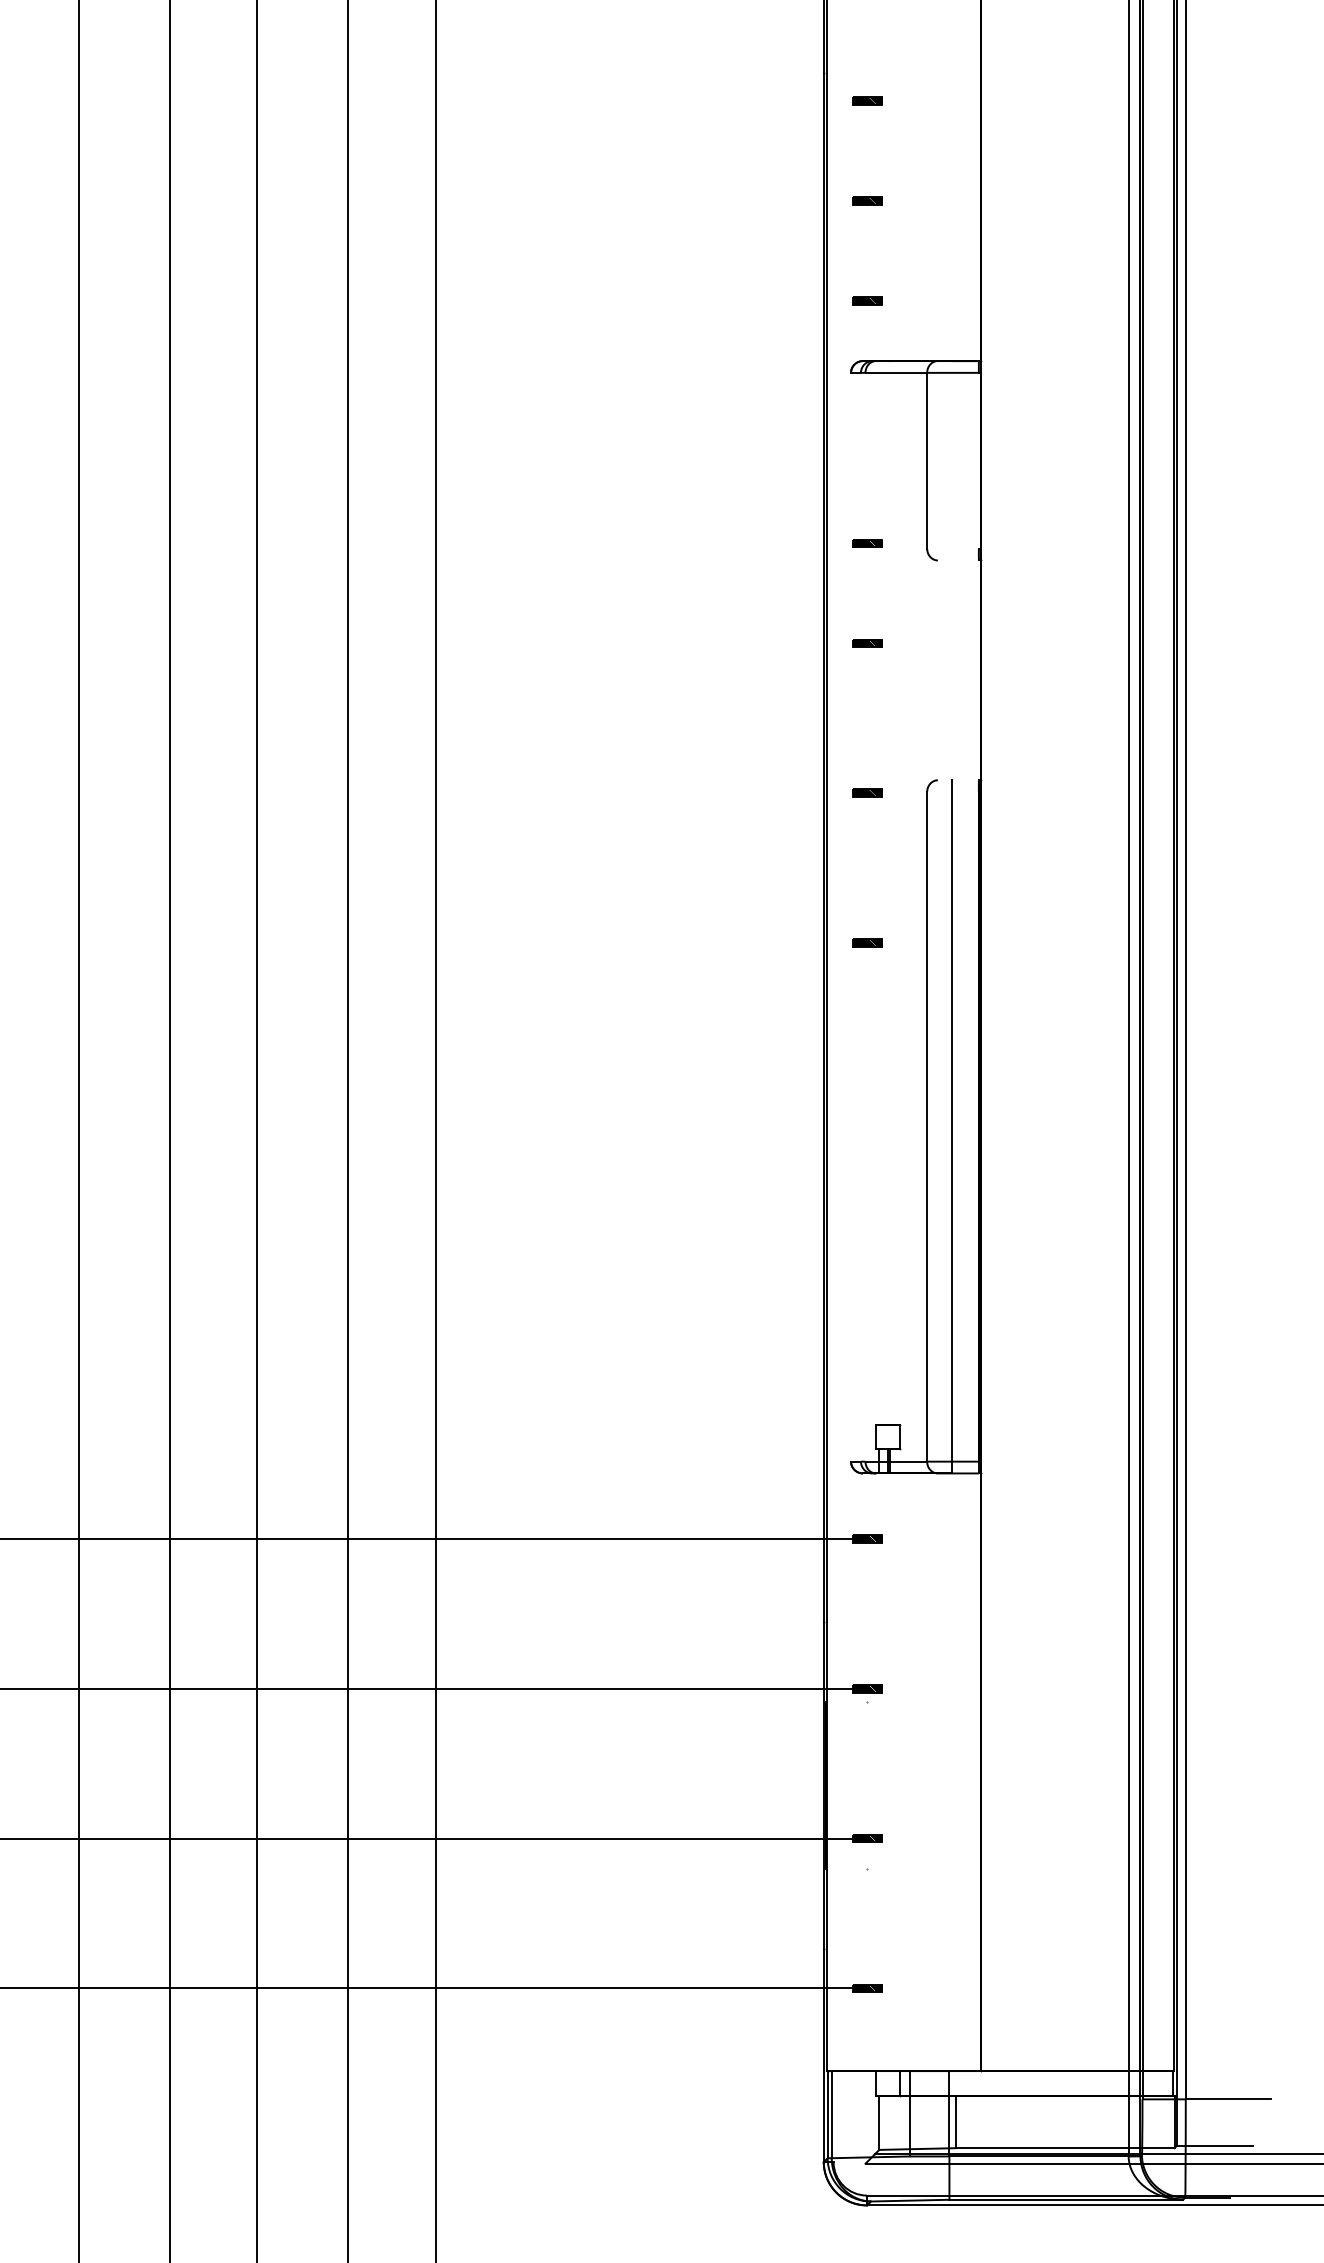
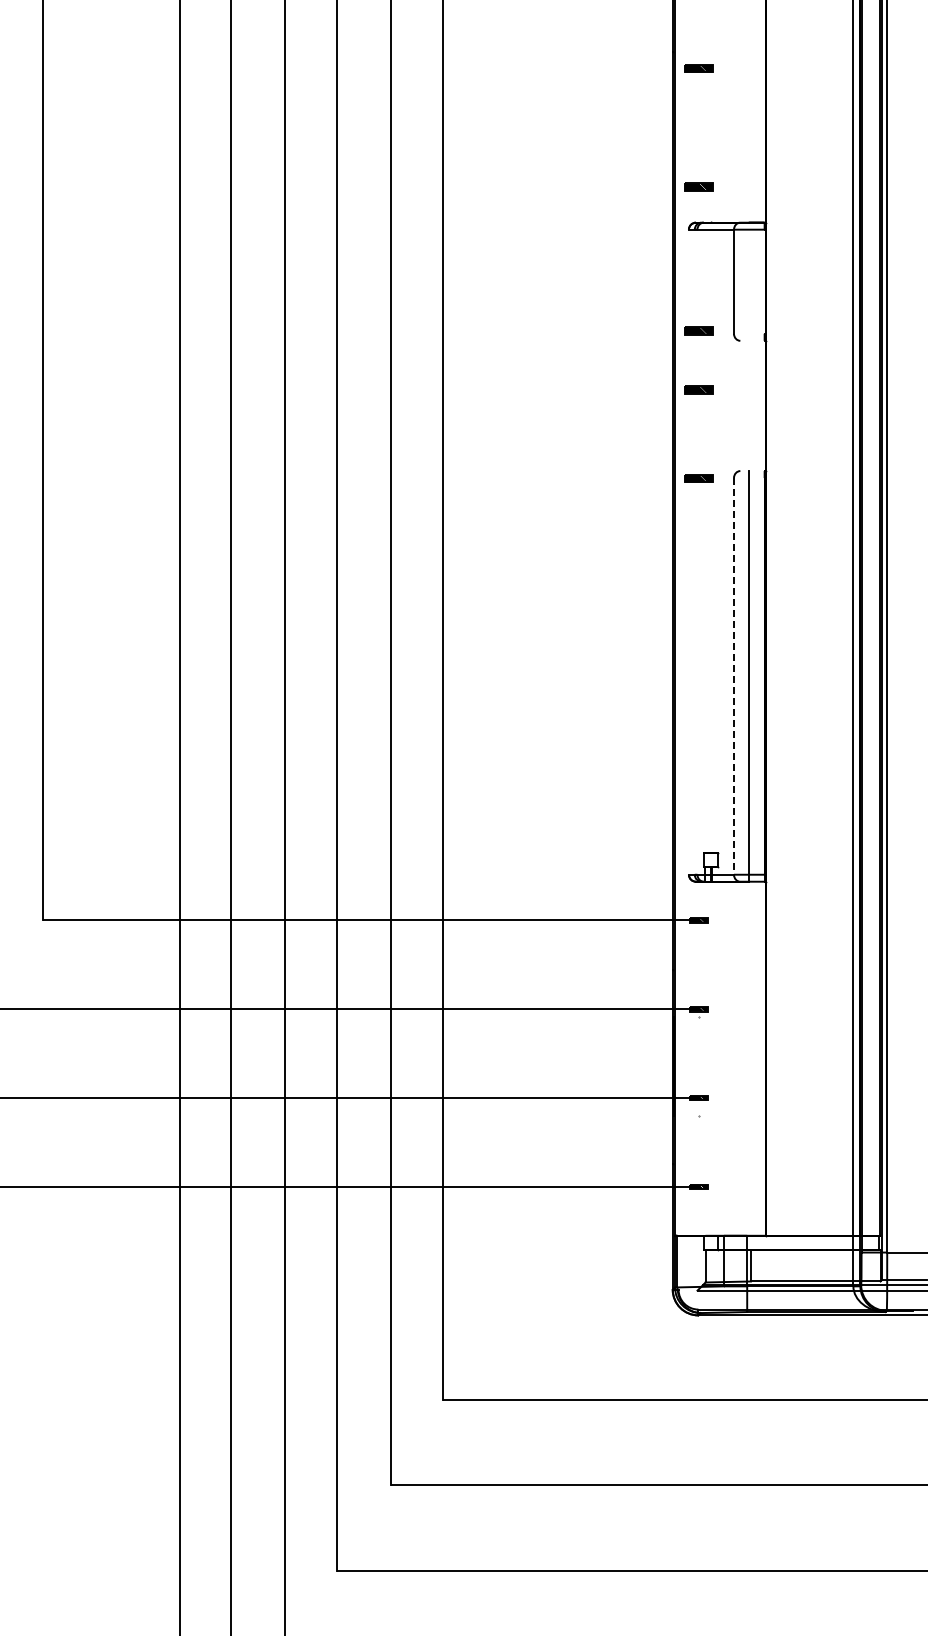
part: (867, 100) -> (698, 68), size x1.6
part: (867, 200) -> (698, 127), removed
part: (867, 299) -> (698, 186), size x1.6
part: (867, 543) -> (698, 330), size x1.6
part: (867, 642) -> (698, 389), size x1.6
part: (867, 792) -> (698, 478), size x1.6
part: (867, 943) -> (698, 567), removed
line: (927, 1127) -> (734, 676), solid -> dashed

